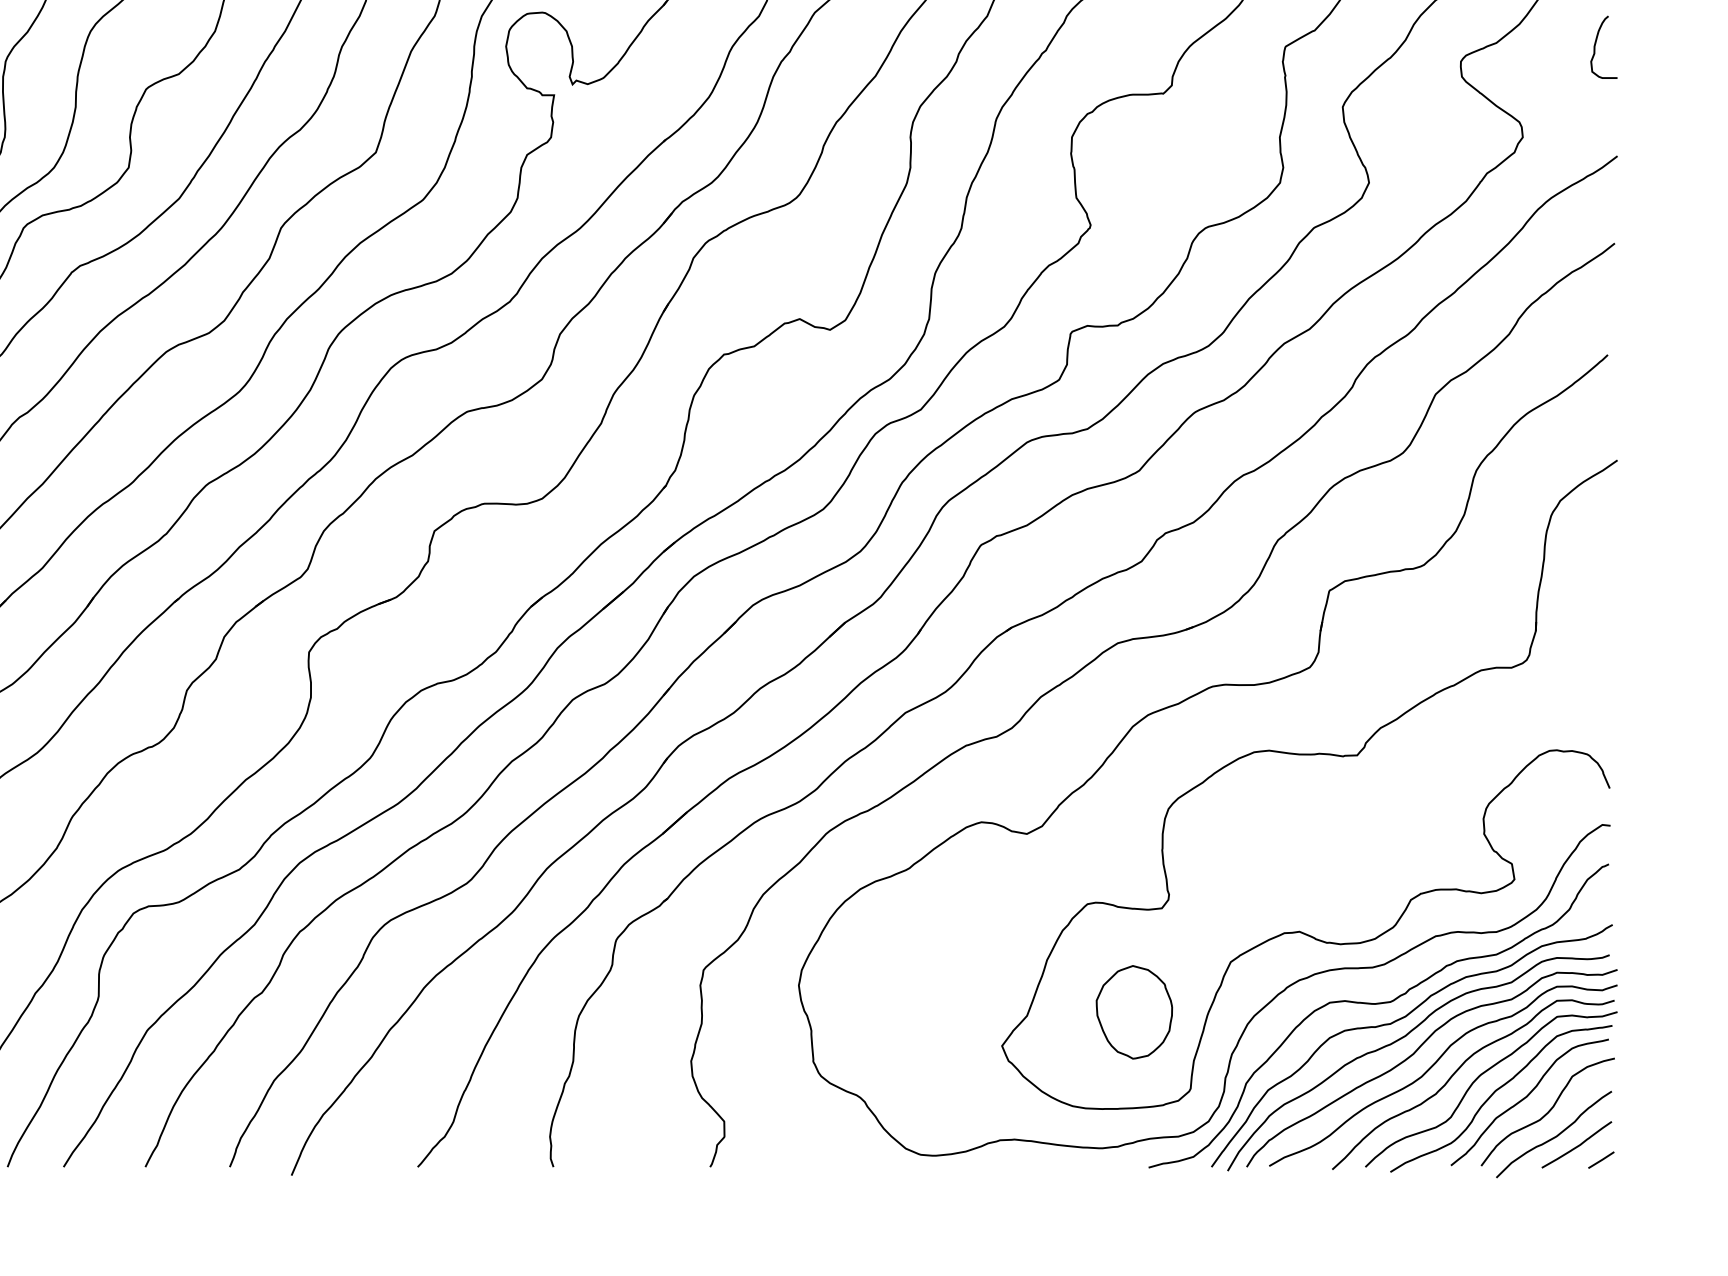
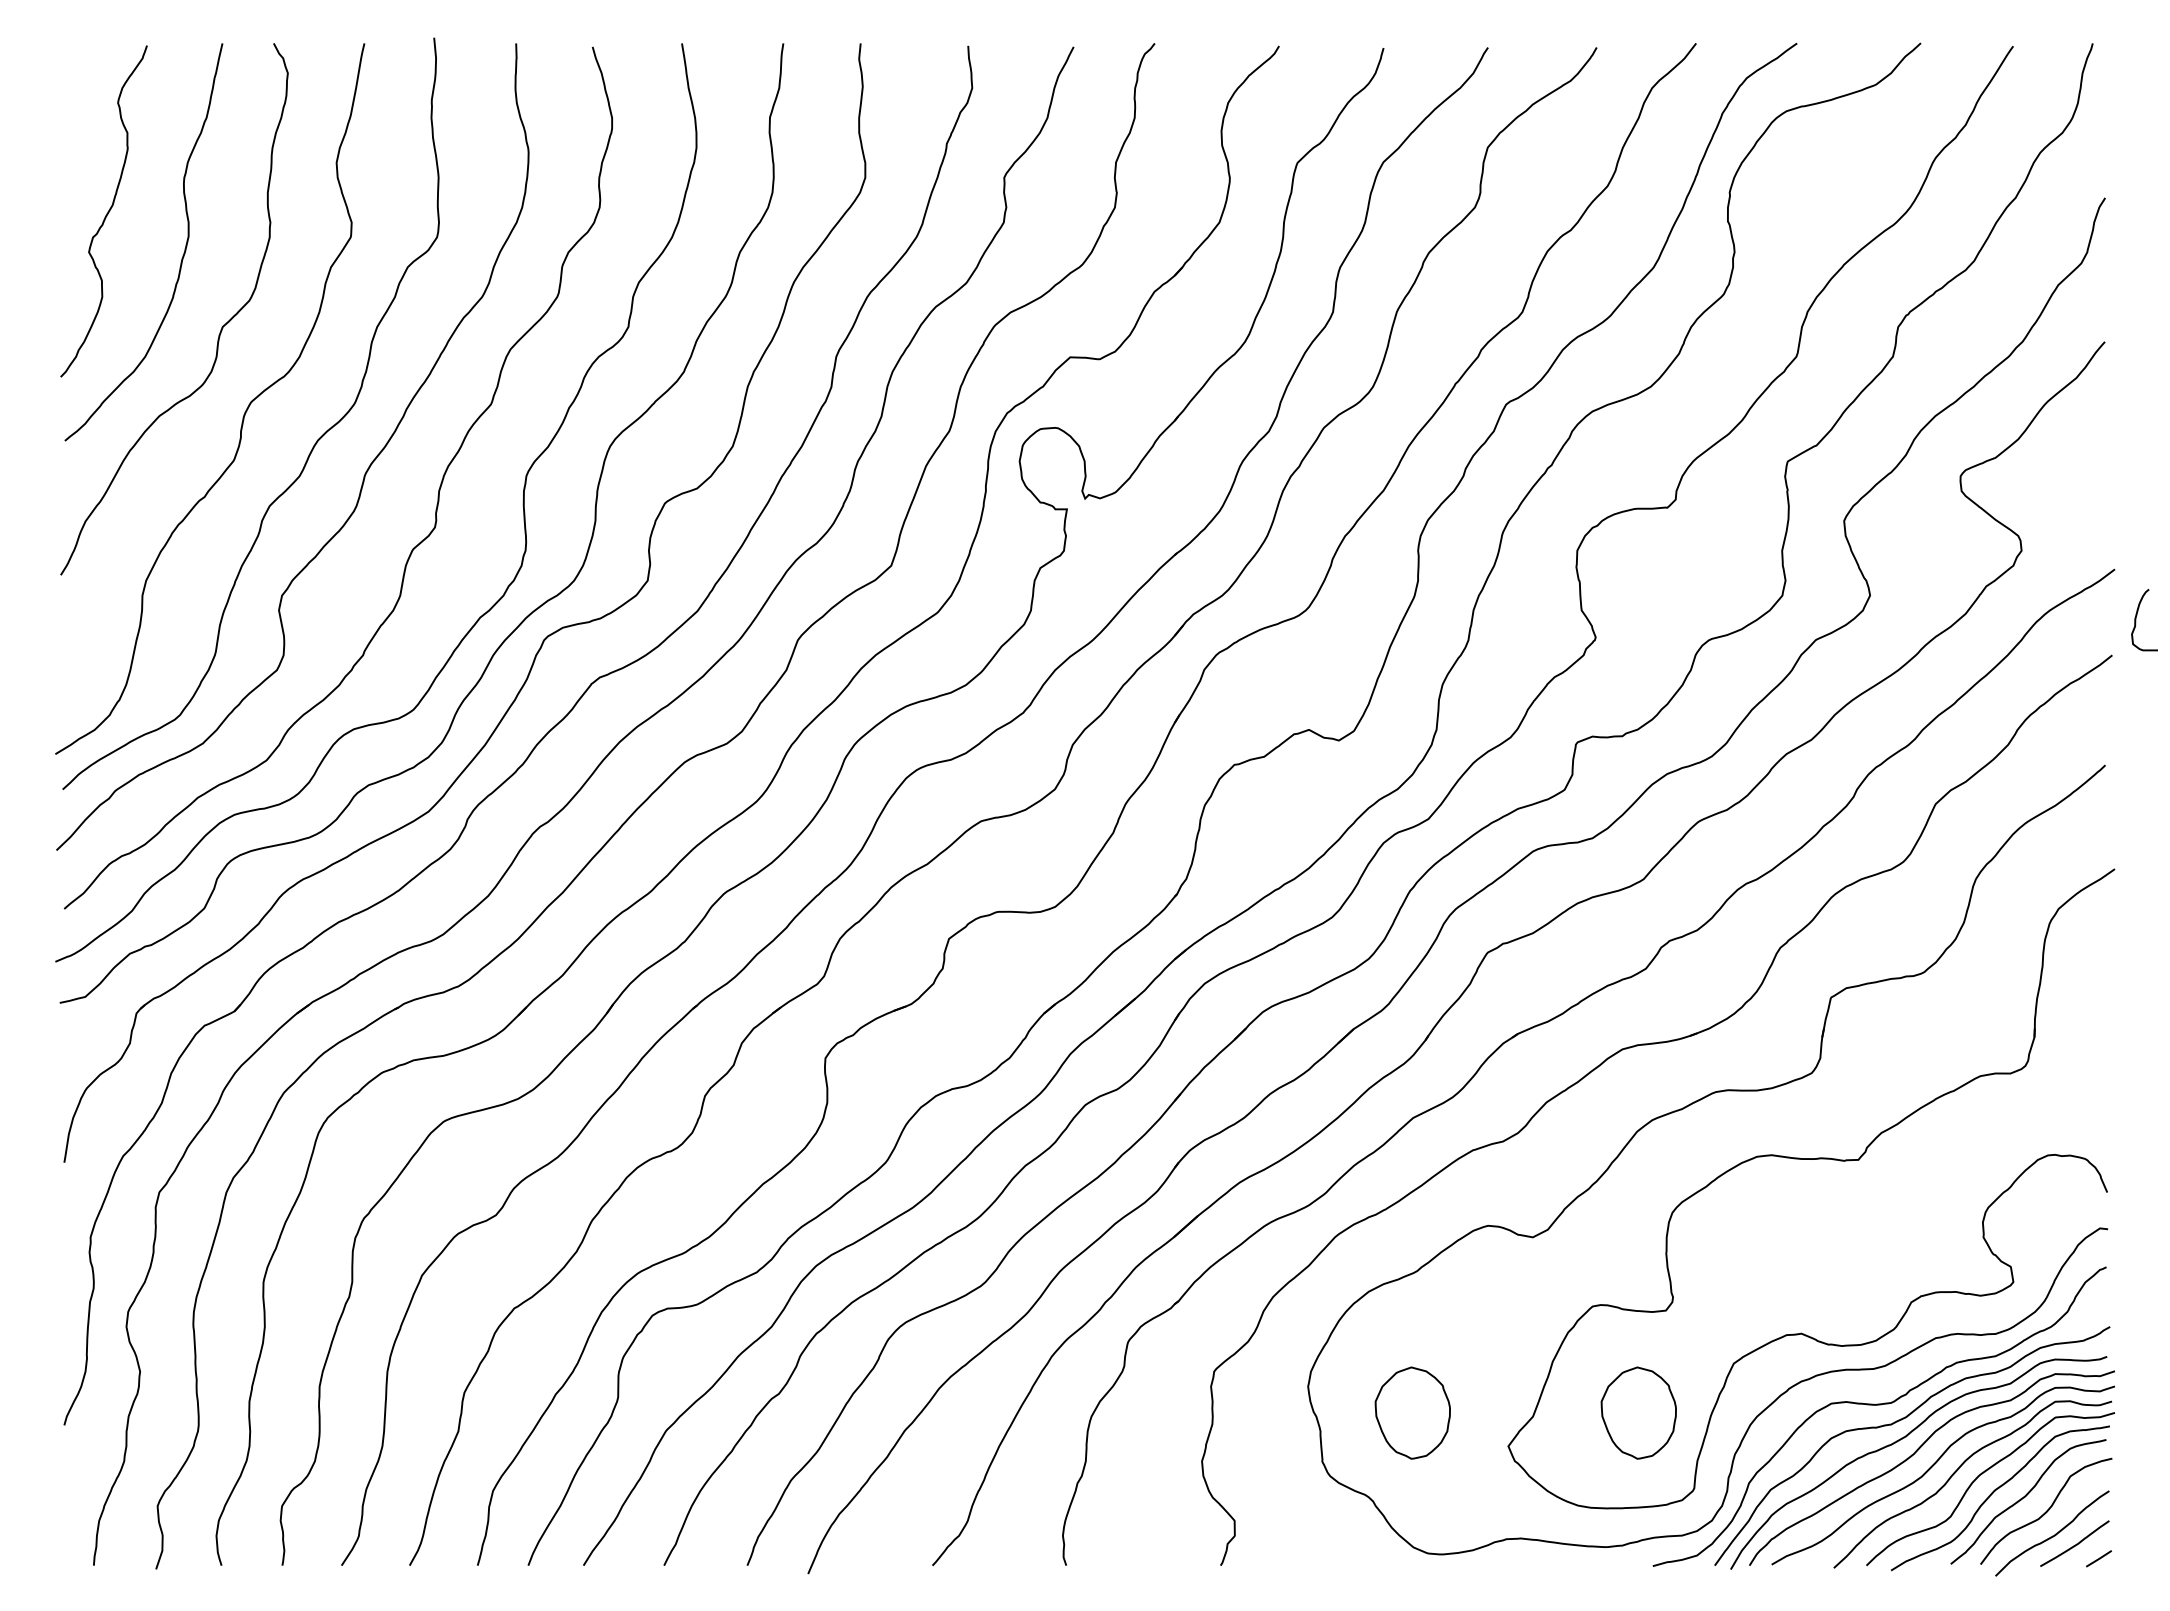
curve: (1595, 47) -> (2136, 620), moved
part: (904, 1011) -> (1412, 1412), added

